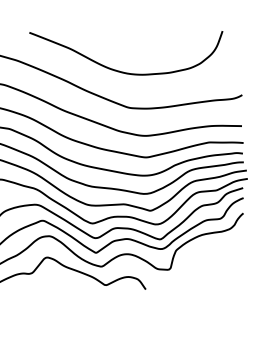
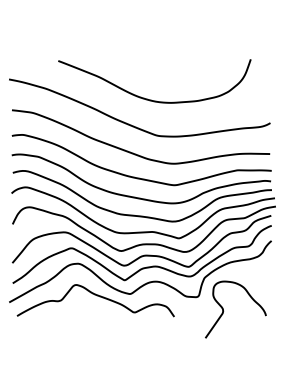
curve: (196, 284) -> (224, 311), added

